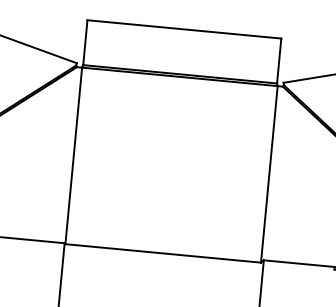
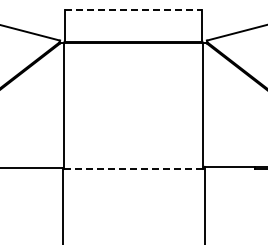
line: (184, 29) -> (133, 9), solid -> dashed
line: (163, 252) -> (133, 168), solid -> dashed

